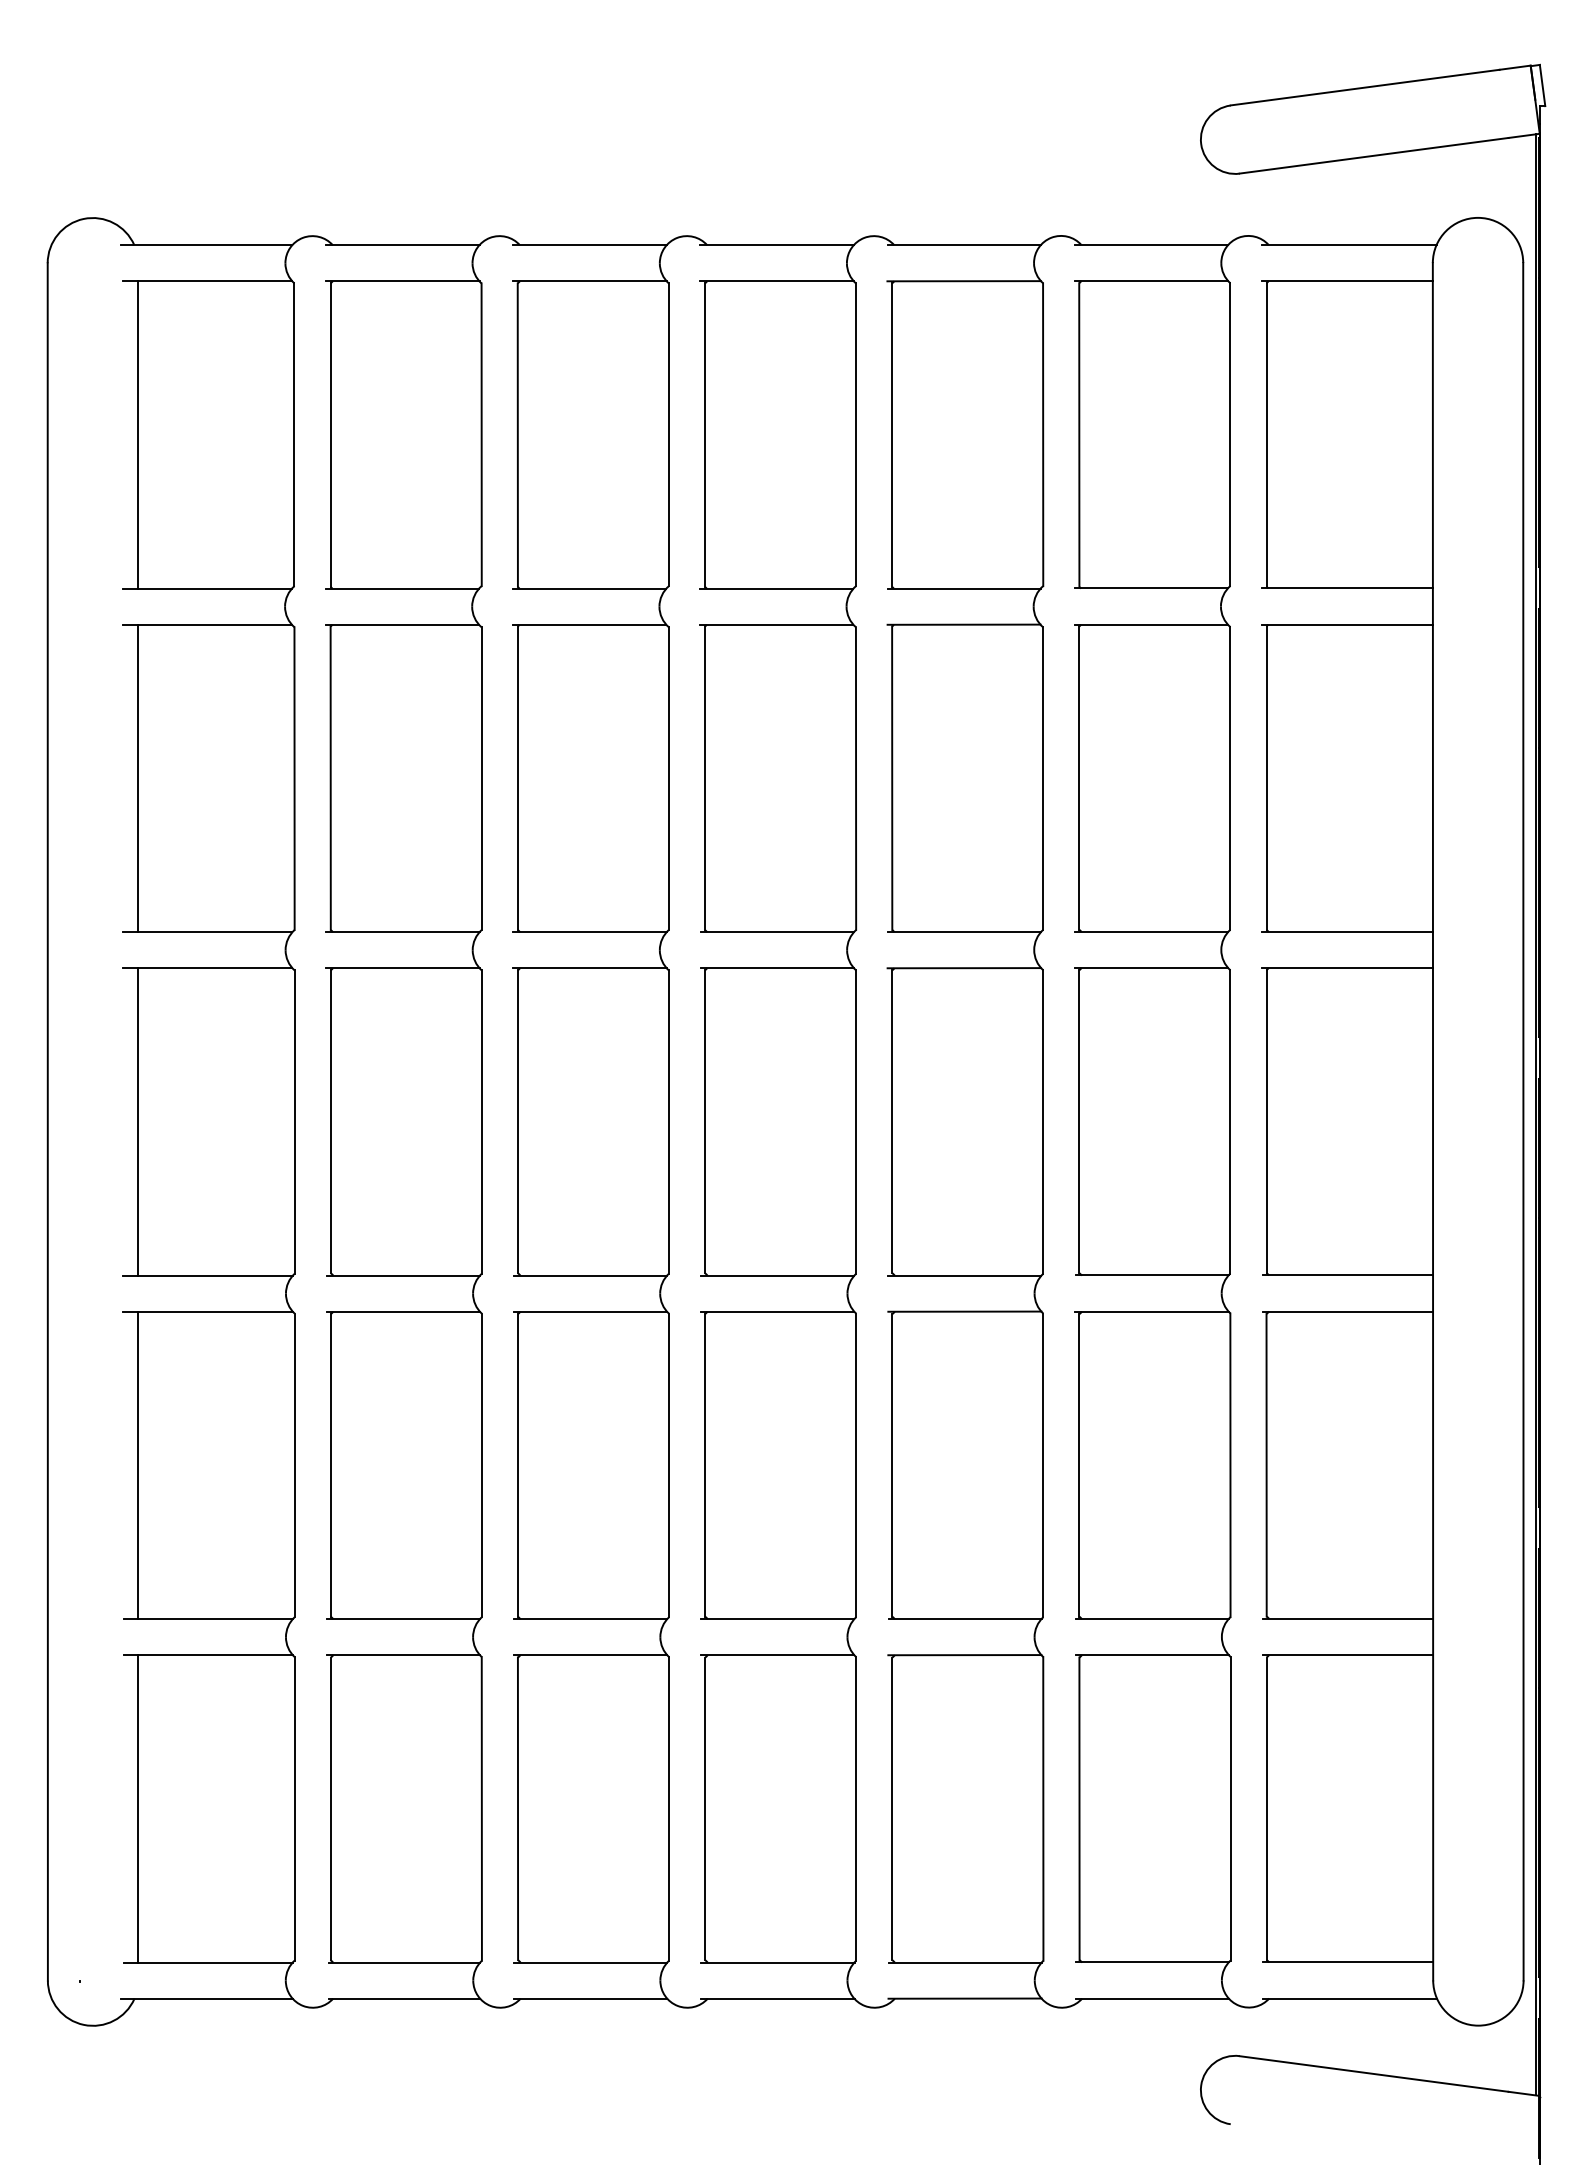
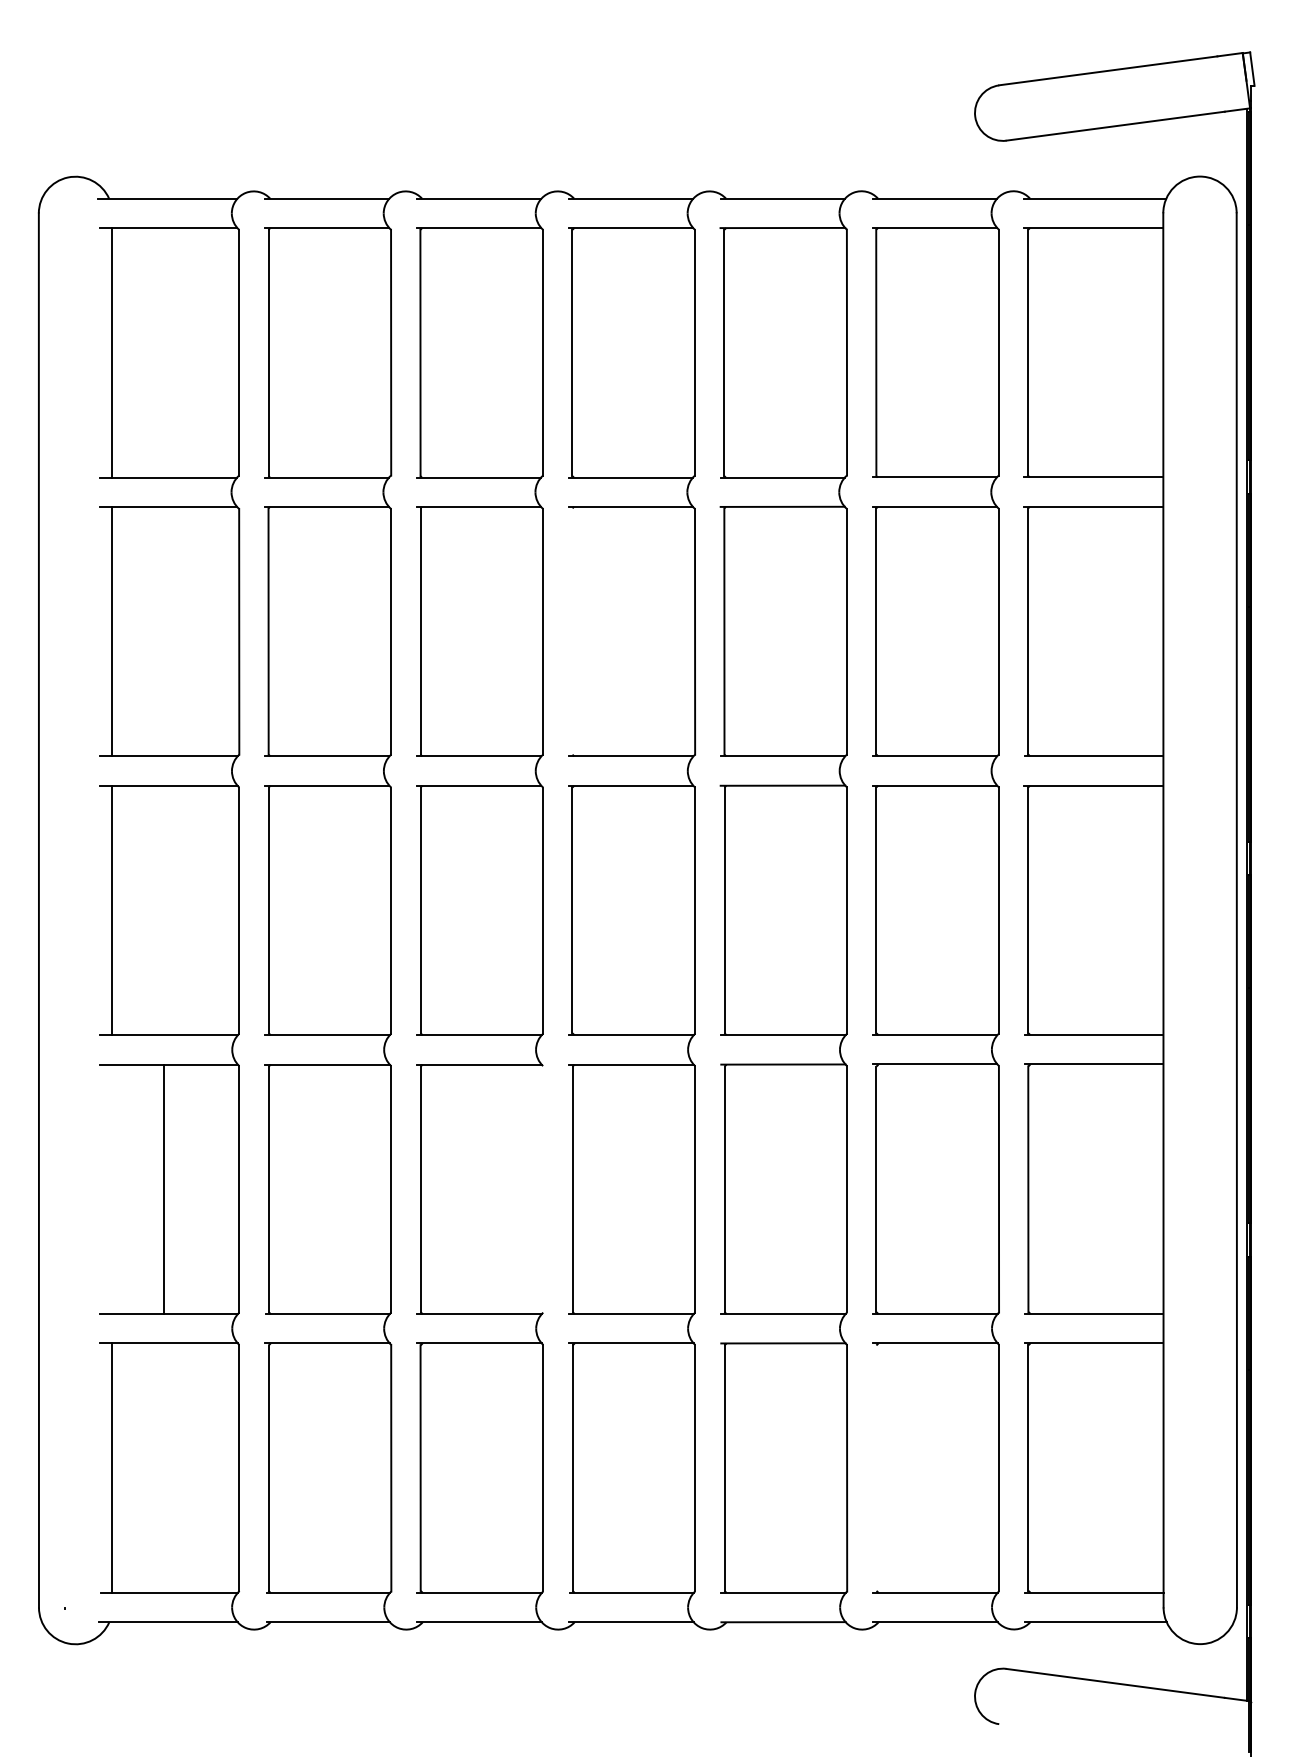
line: (705, 777) -> (572, 630), removed
line: (138, 1465) -> (163, 1189), moved
line: (669, 1465) -> (543, 1189), removed
line: (1079, 1808) -> (876, 1467), removed

